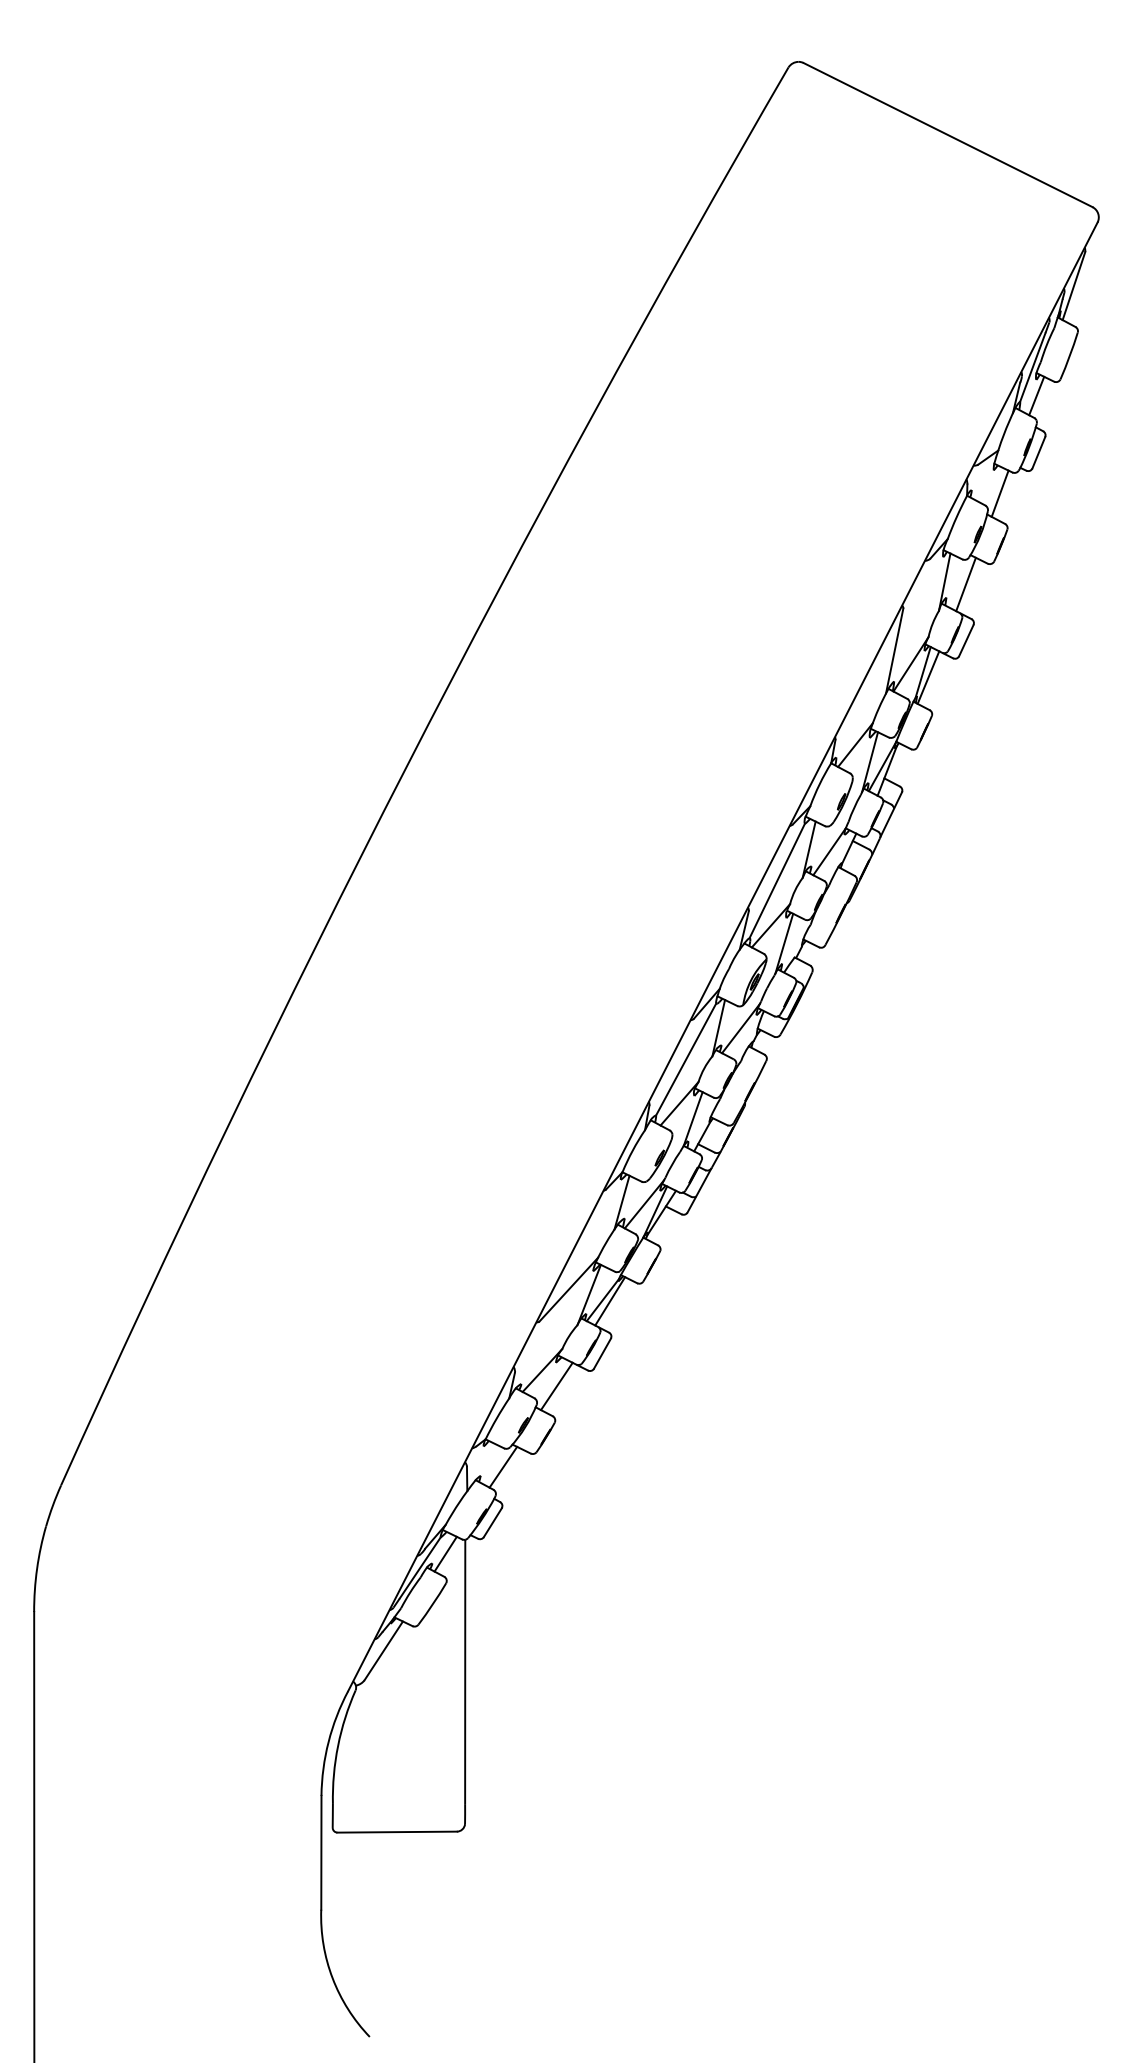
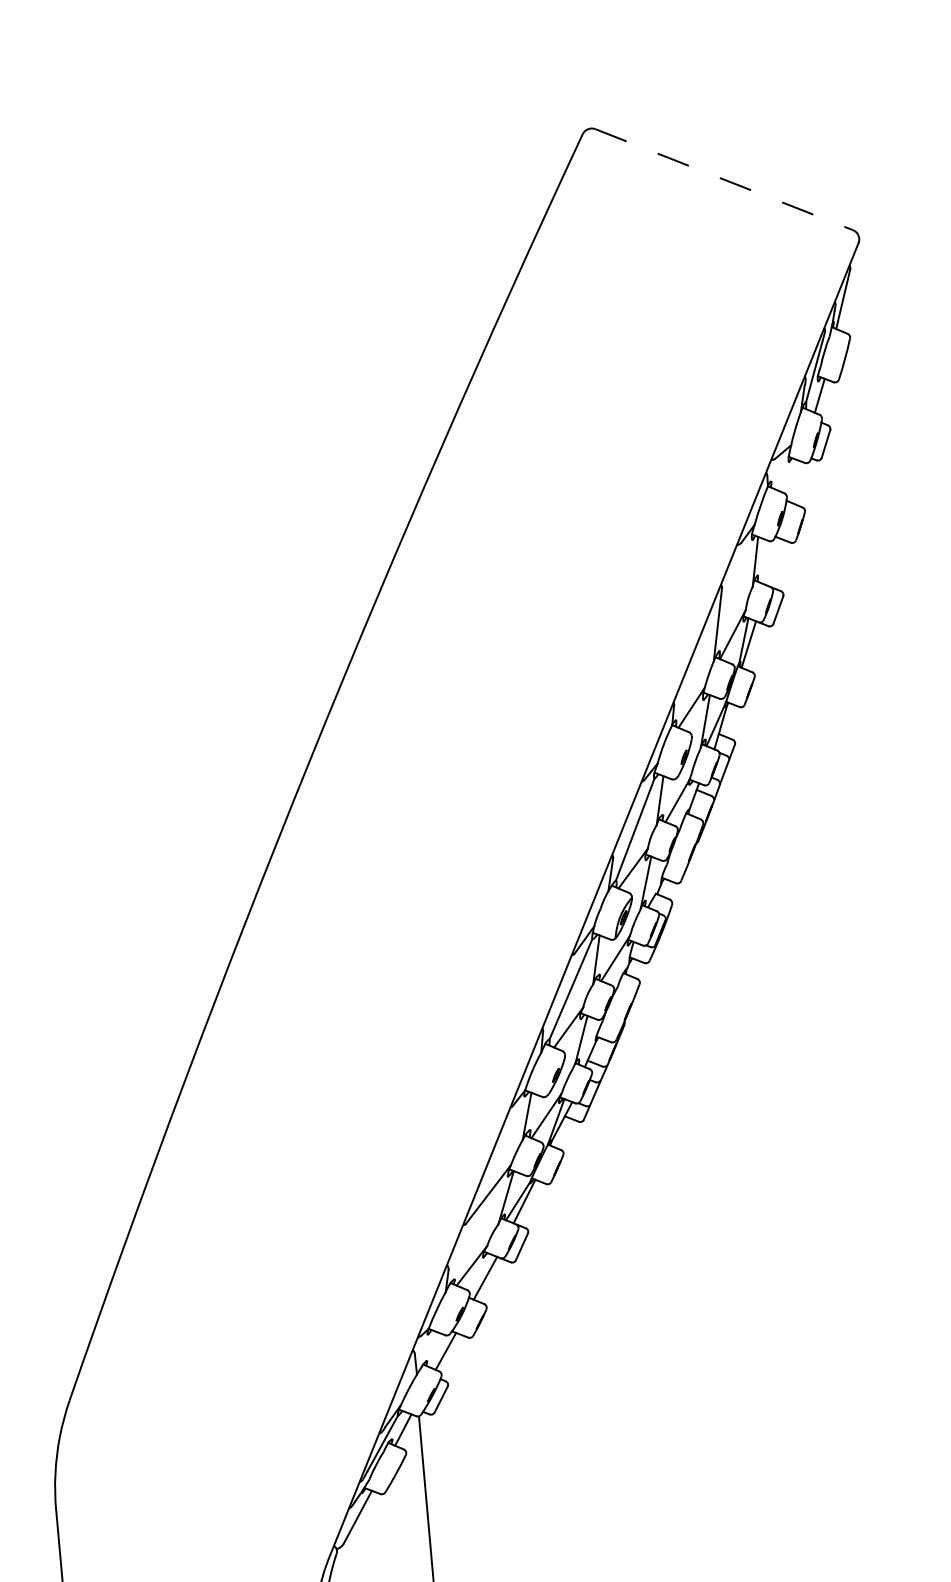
line: (948, 135) -> (724, 180), solid -> dashed
line: (999, 493) -> (795, 481), removed
line: (965, 584) -> (773, 562), removed

